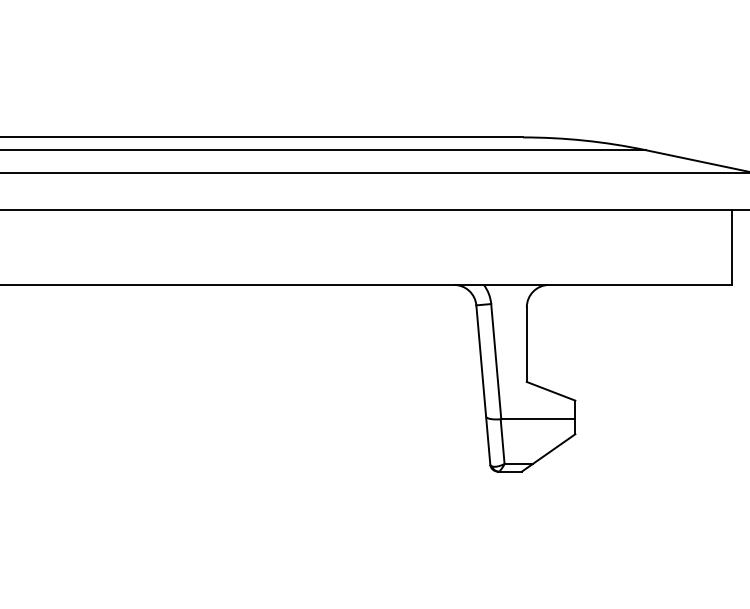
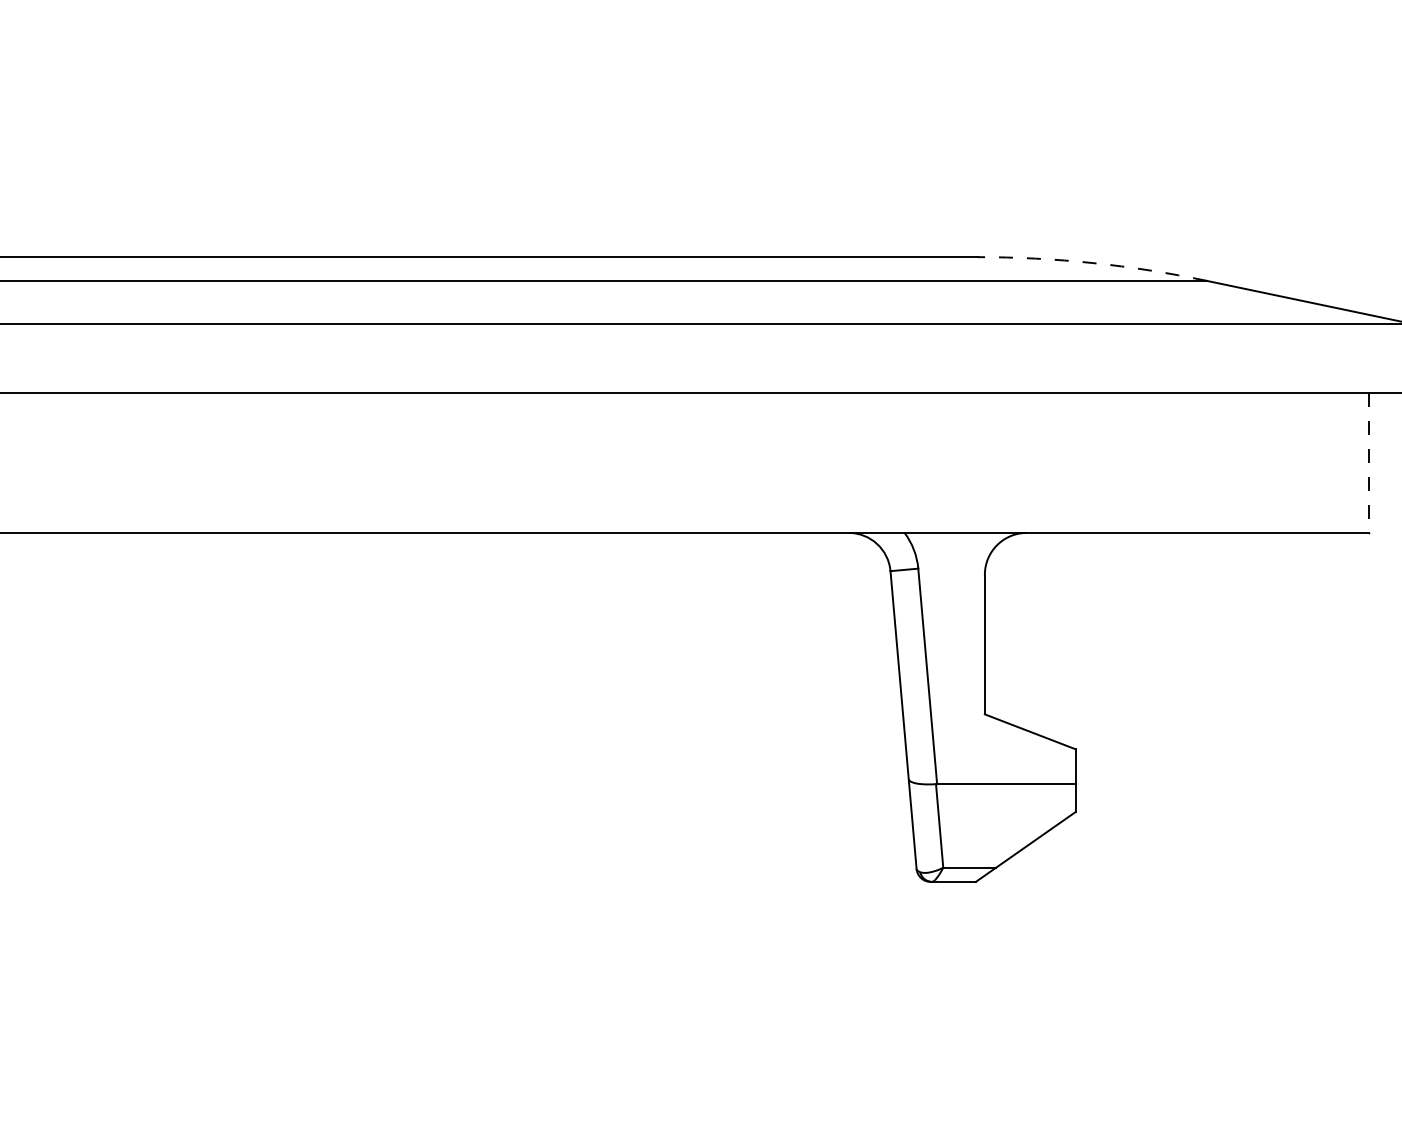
arc: (584, 140) -> (1092, 262), solid -> dashed
line: (732, 248) -> (1369, 464), solid -> dashed

